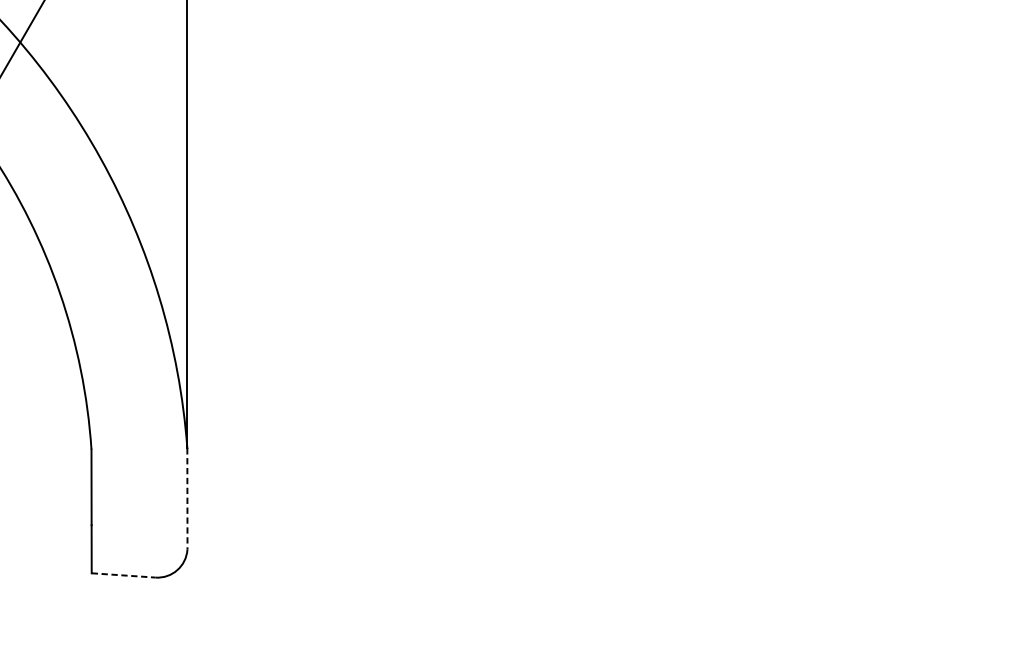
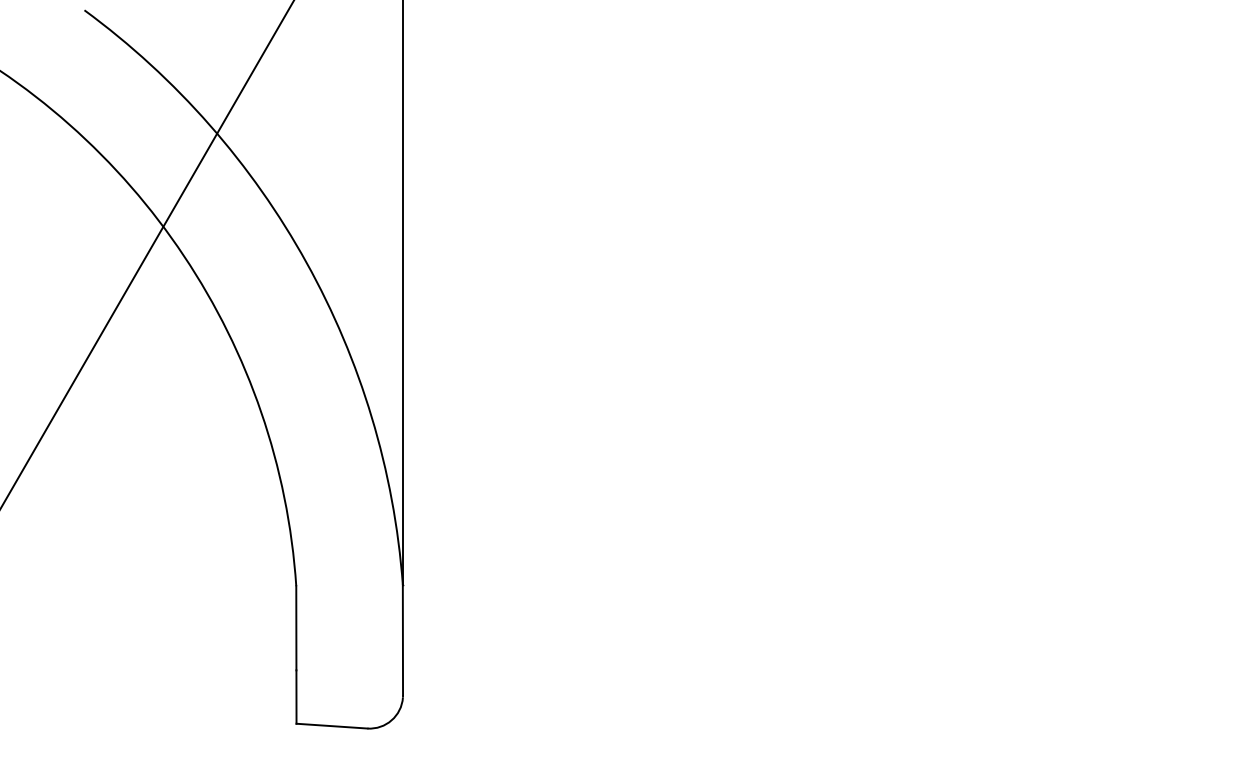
line: (187, 498) -> (402, 640), dashed -> solid
line: (124, 575) -> (332, 726), dashed -> solid

